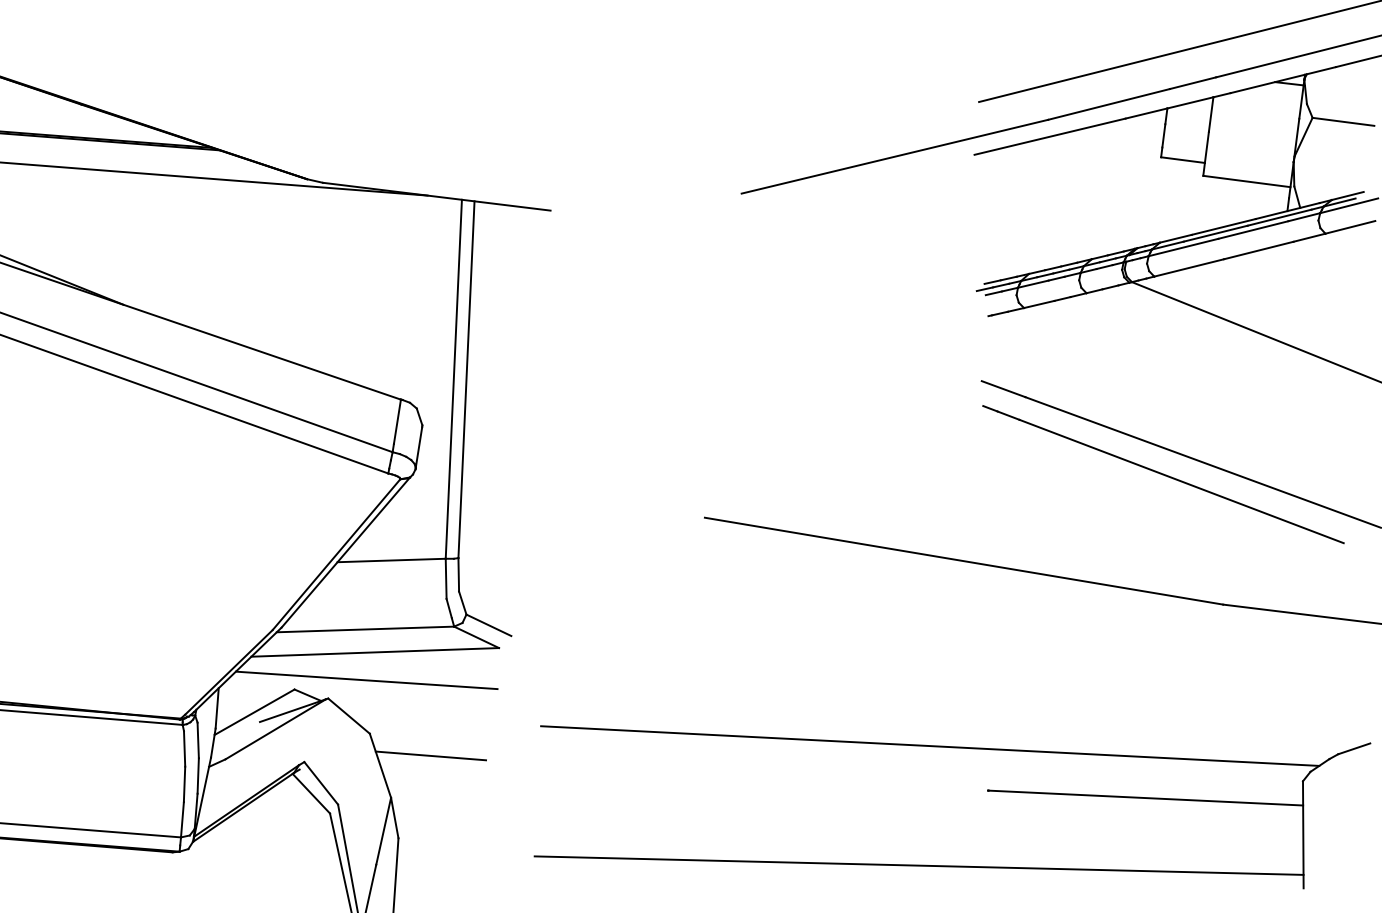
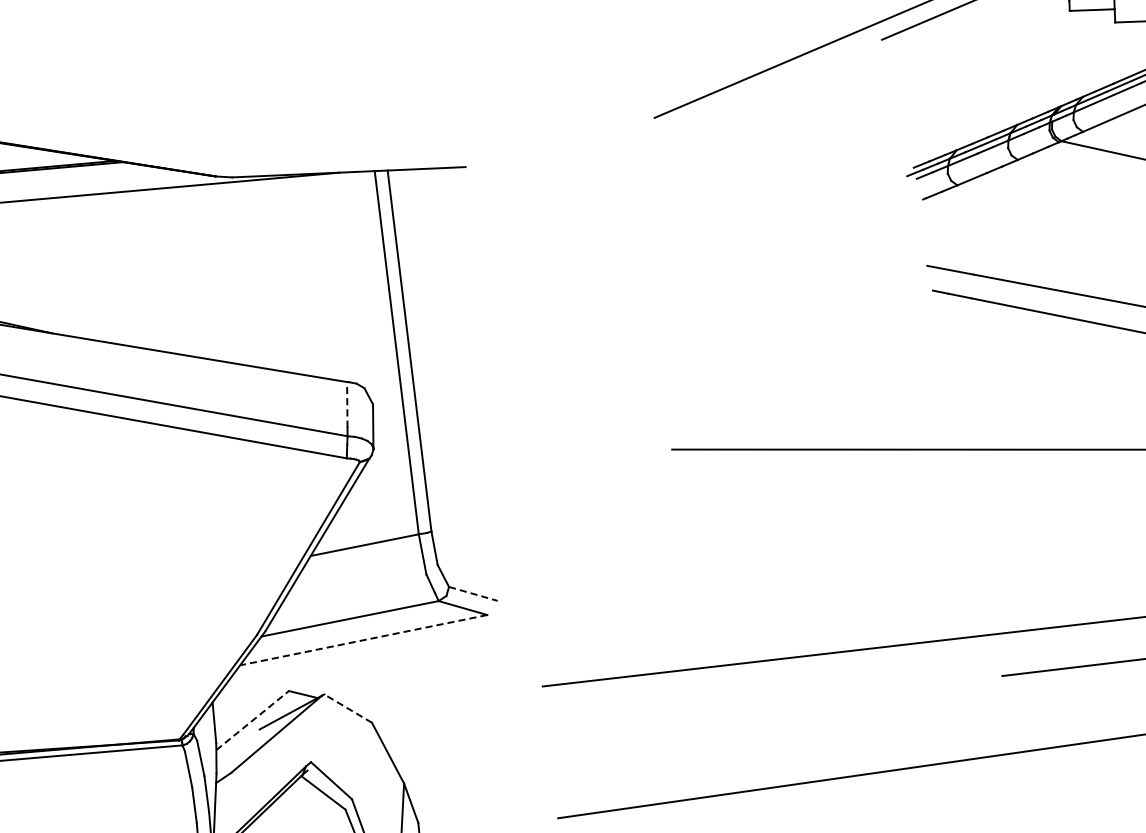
line: (397, 421) -> (347, 404), solid -> dashed
line: (488, 625) -> (472, 594), solid -> dashed
line: (375, 652) -> (364, 640), solid -> dashed
line: (366, 680) -> (359, 669), removed
line: (254, 712) -> (252, 720), solid -> dashed
line: (348, 715) -> (347, 708), solid -> dashed
line: (430, 755) -> (436, 734), removed

